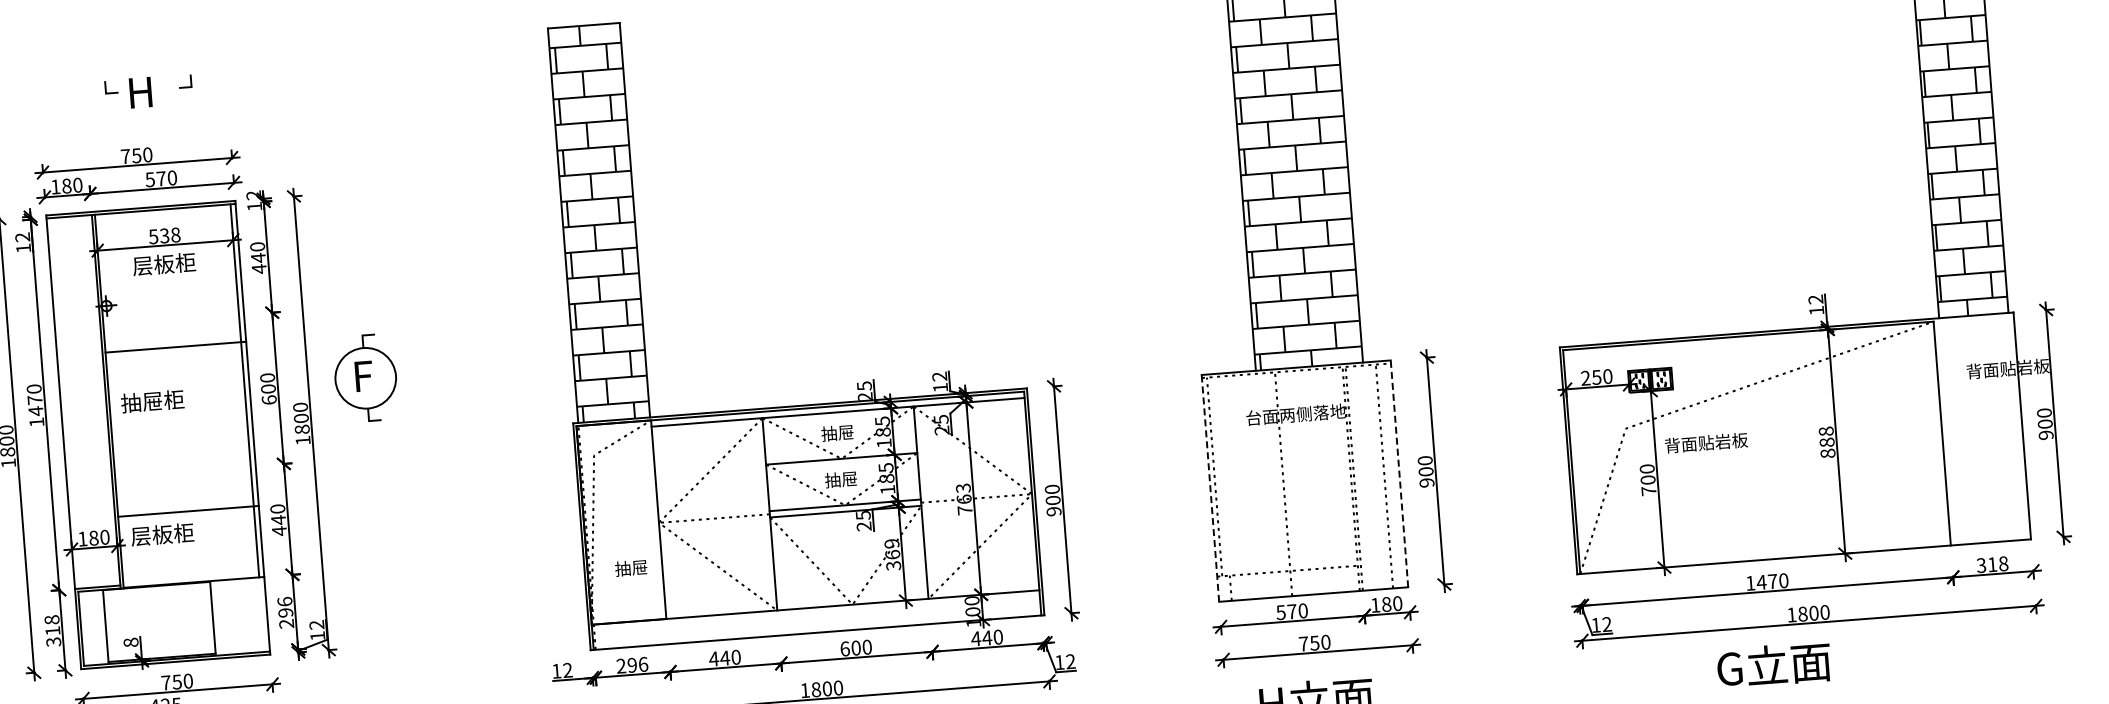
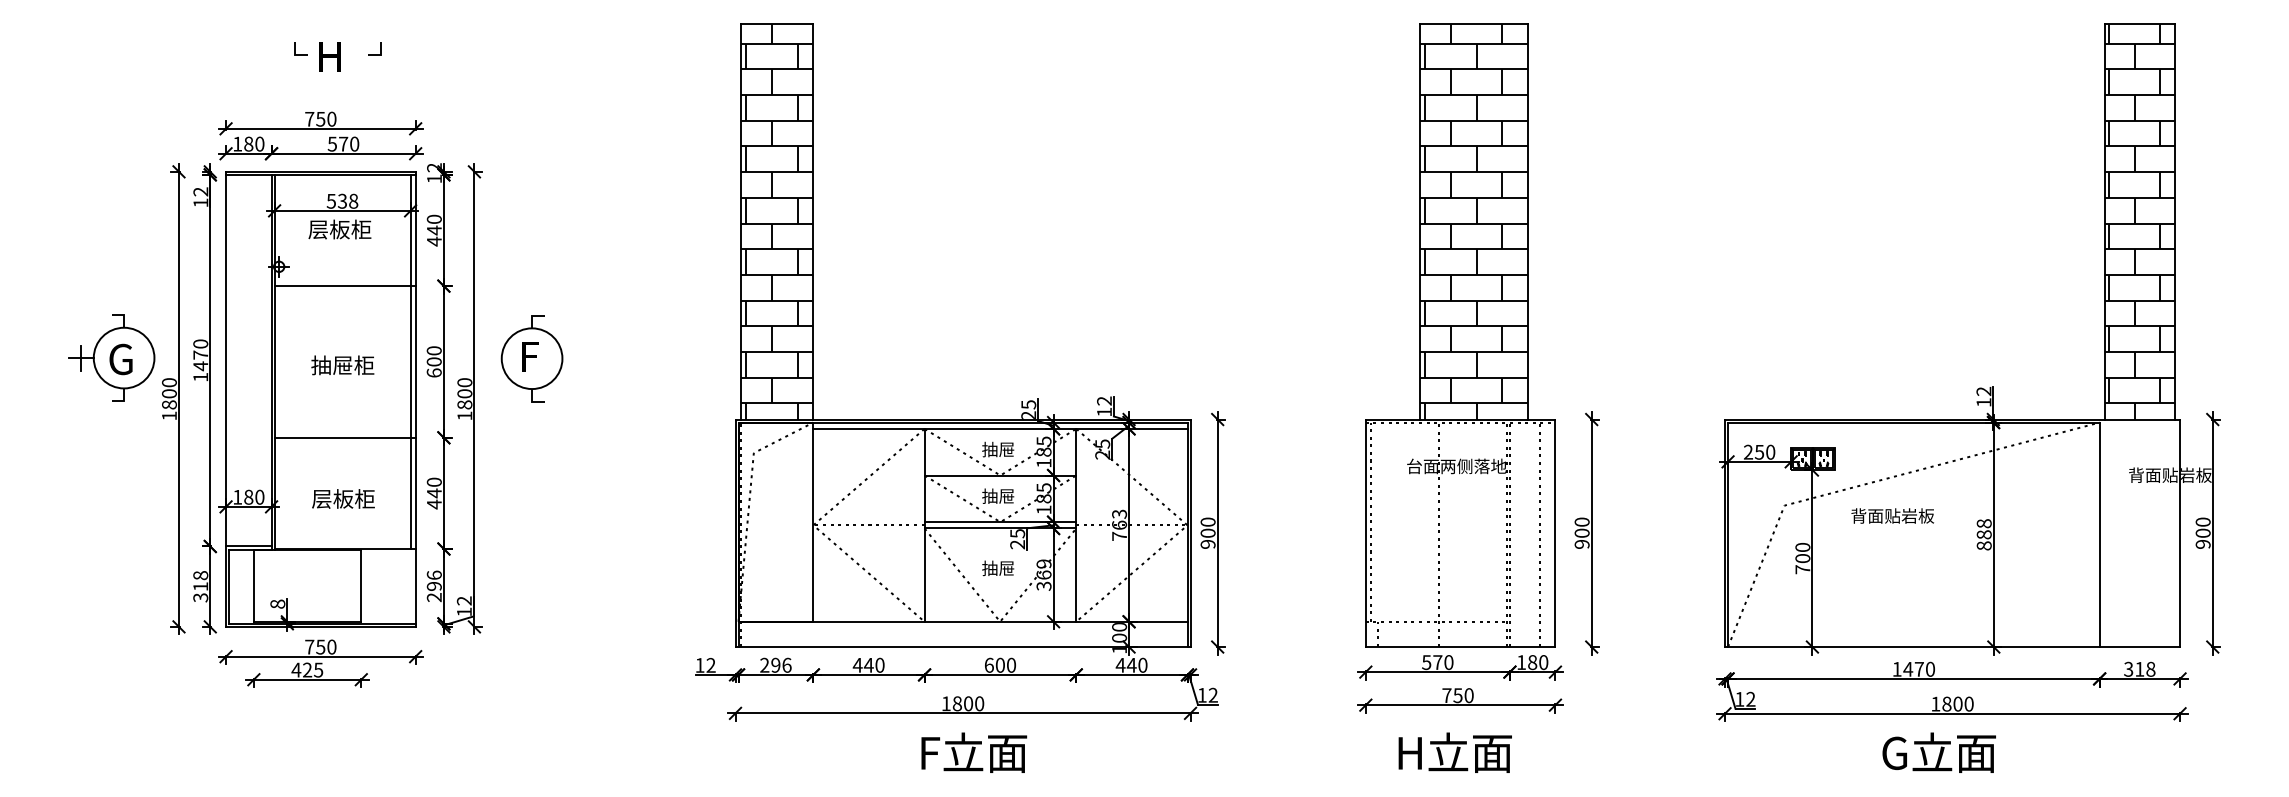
line: (175, 347) -> (344, 286), moved
text: (152, 401) -> (342, 365), moved
text: (1706, 442) -> (1892, 515), moved
line: (1399, 474) -> (1555, 533), dashed -> solid
line: (1210, 488) -> (1365, 533), dashed -> solid
line: (187, 511) -> (344, 437), moved
text: (162, 534) -> (343, 498), moved
text: (631, 568) -> (998, 568), moved
text: (1773, 664) -> (1938, 752), moved

